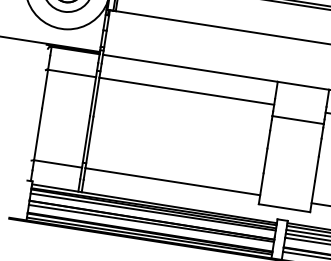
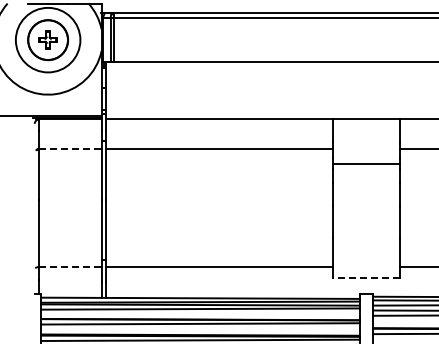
line: (72, 73) -> (70, 149), solid -> dashed
line: (58, 163) -> (70, 266), solid -> dashed
line: (283, 208) -> (365, 278), solid -> dashed

